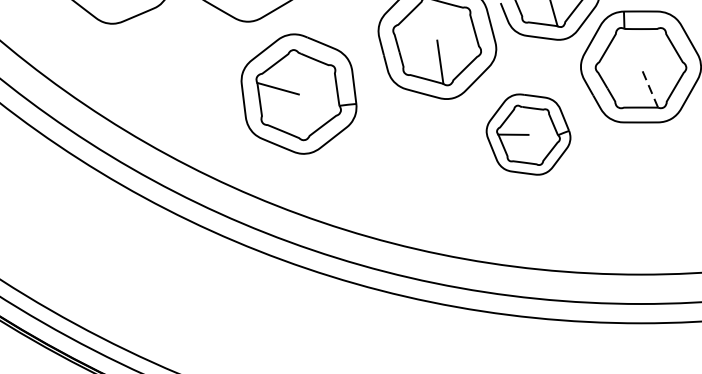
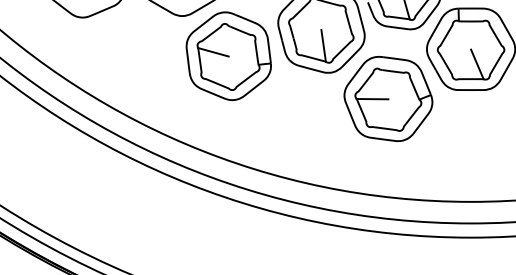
line: (649, 86) -> (477, 63), dashed -> solid
part: (298, 94) -> (228, 56), moved
part: (528, 133) -> (388, 98), size x1.43

